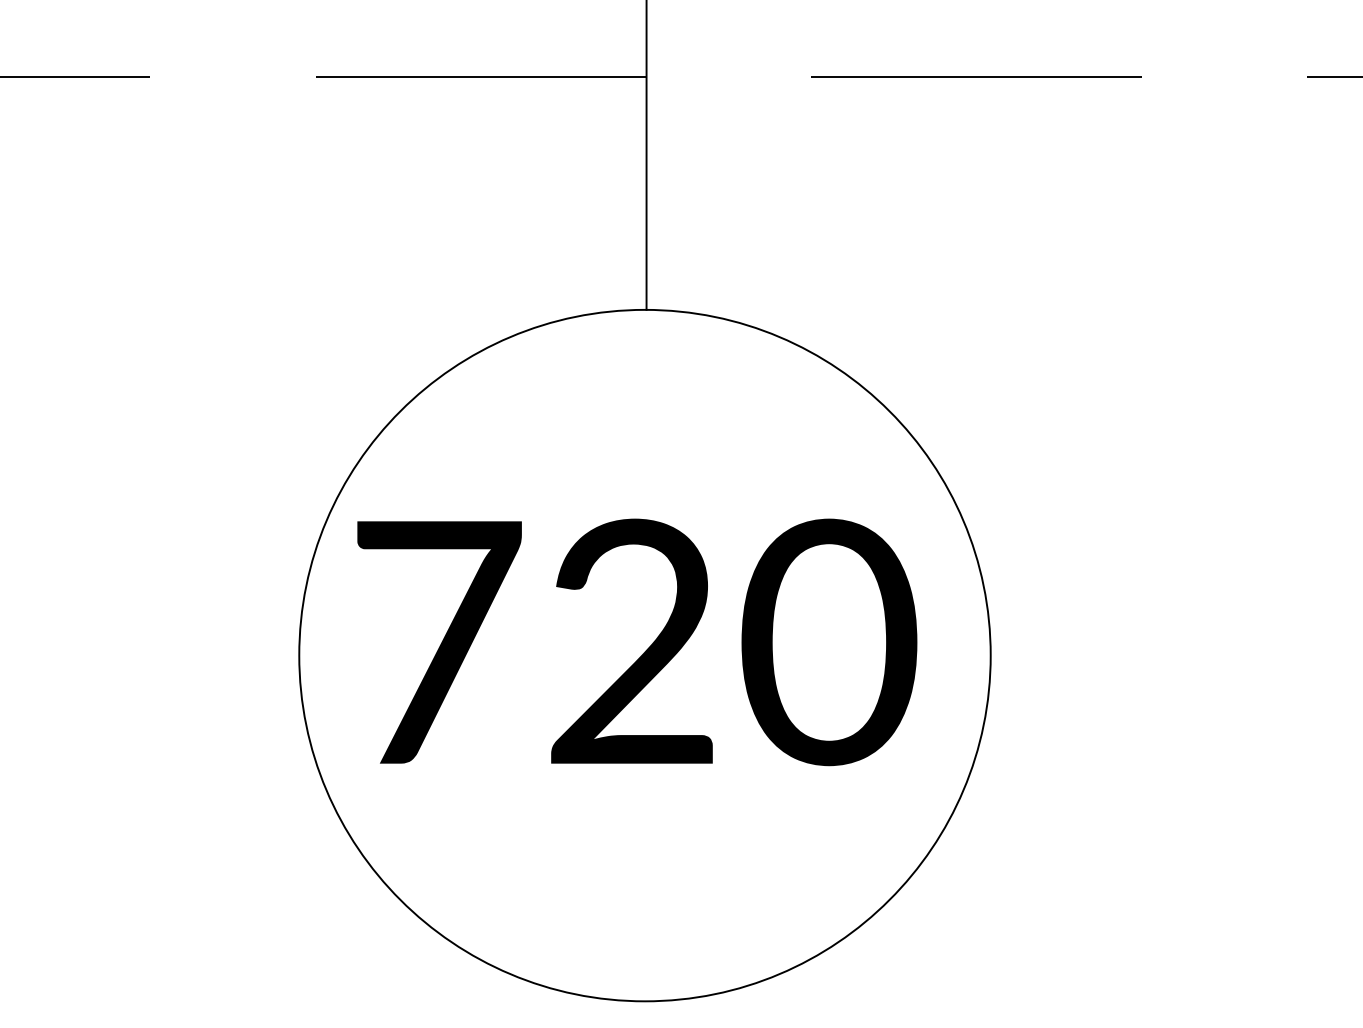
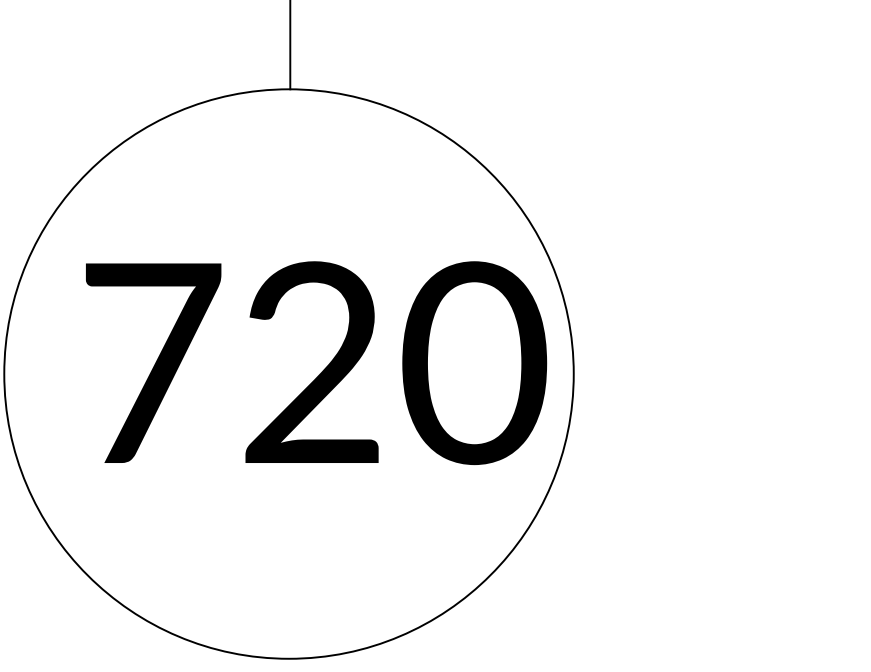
text: (637, 642) -> (316, 363), moved

